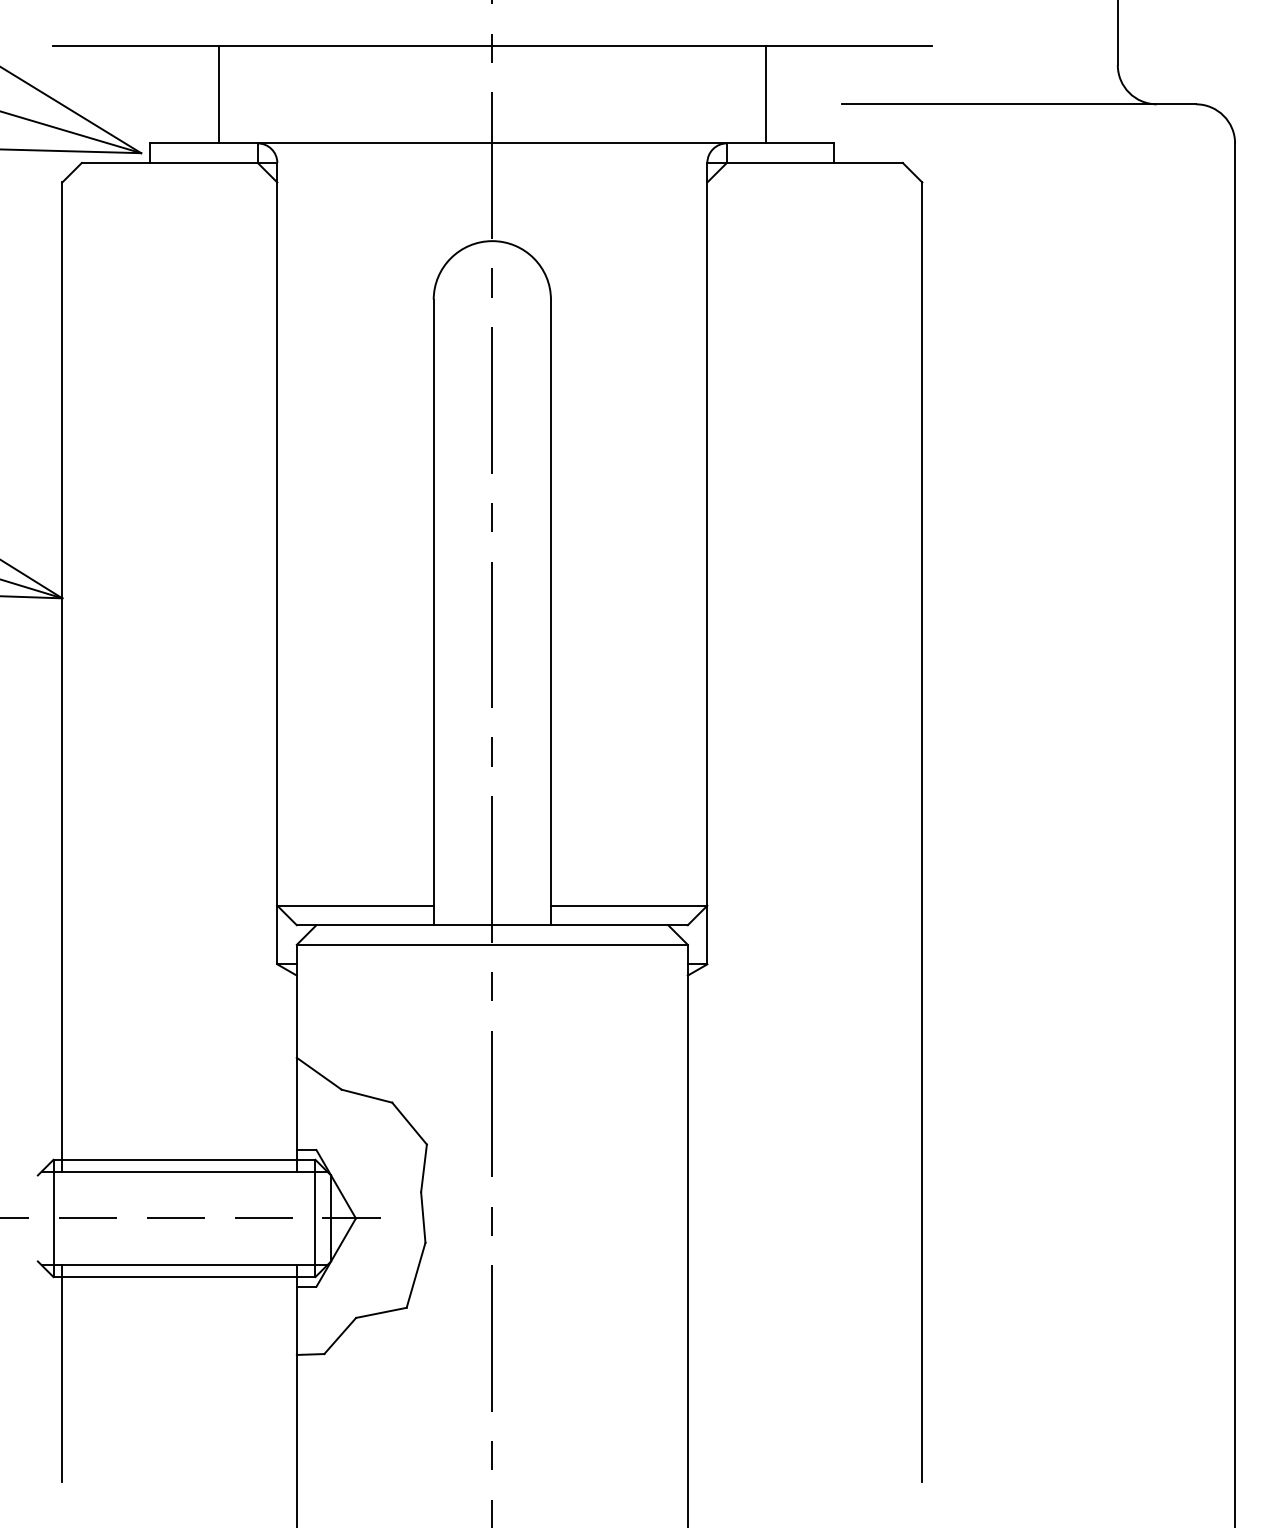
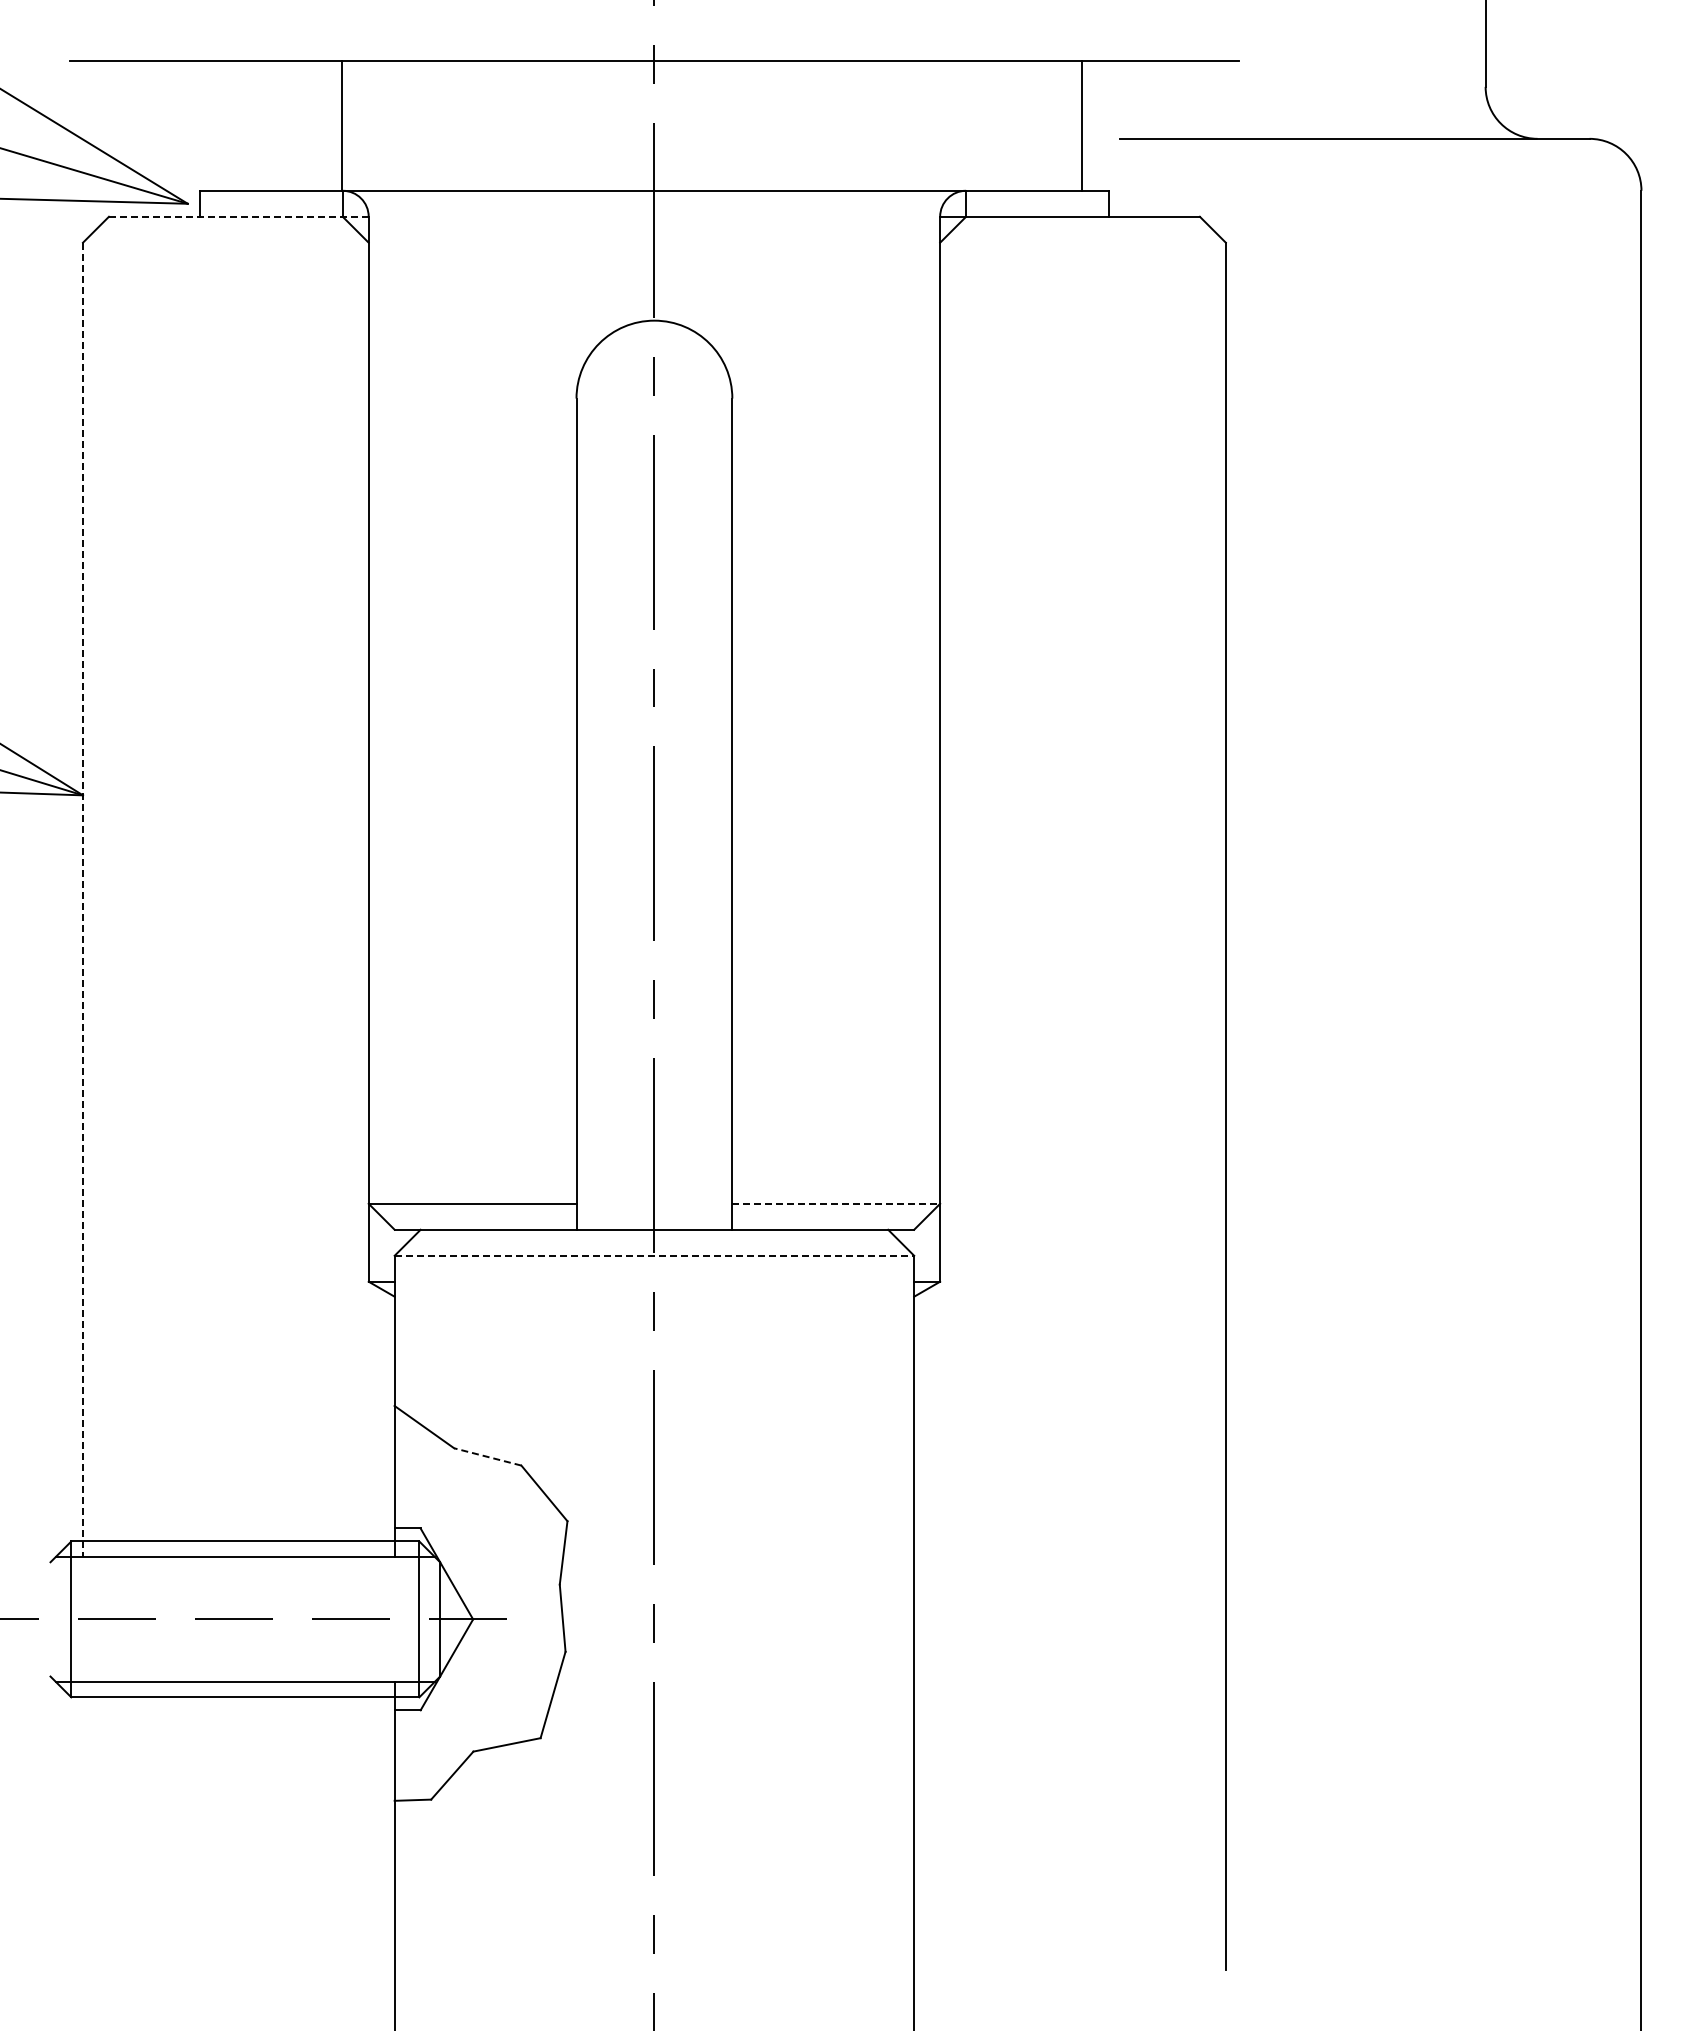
line: (218, 94) -> (341, 125), moved
line: (766, 94) -> (1082, 125), moved
line: (179, 162) -> (238, 216), solid -> dashed
line: (61, 677) -> (82, 900), solid -> dashed
line: (629, 905) -> (836, 1203), solid -> dashed
line: (492, 944) -> (654, 1255), solid -> dashed
line: (366, 1095) -> (487, 1456), solid -> dashed
line: (61, 1373) -> (82, 1825), removed

